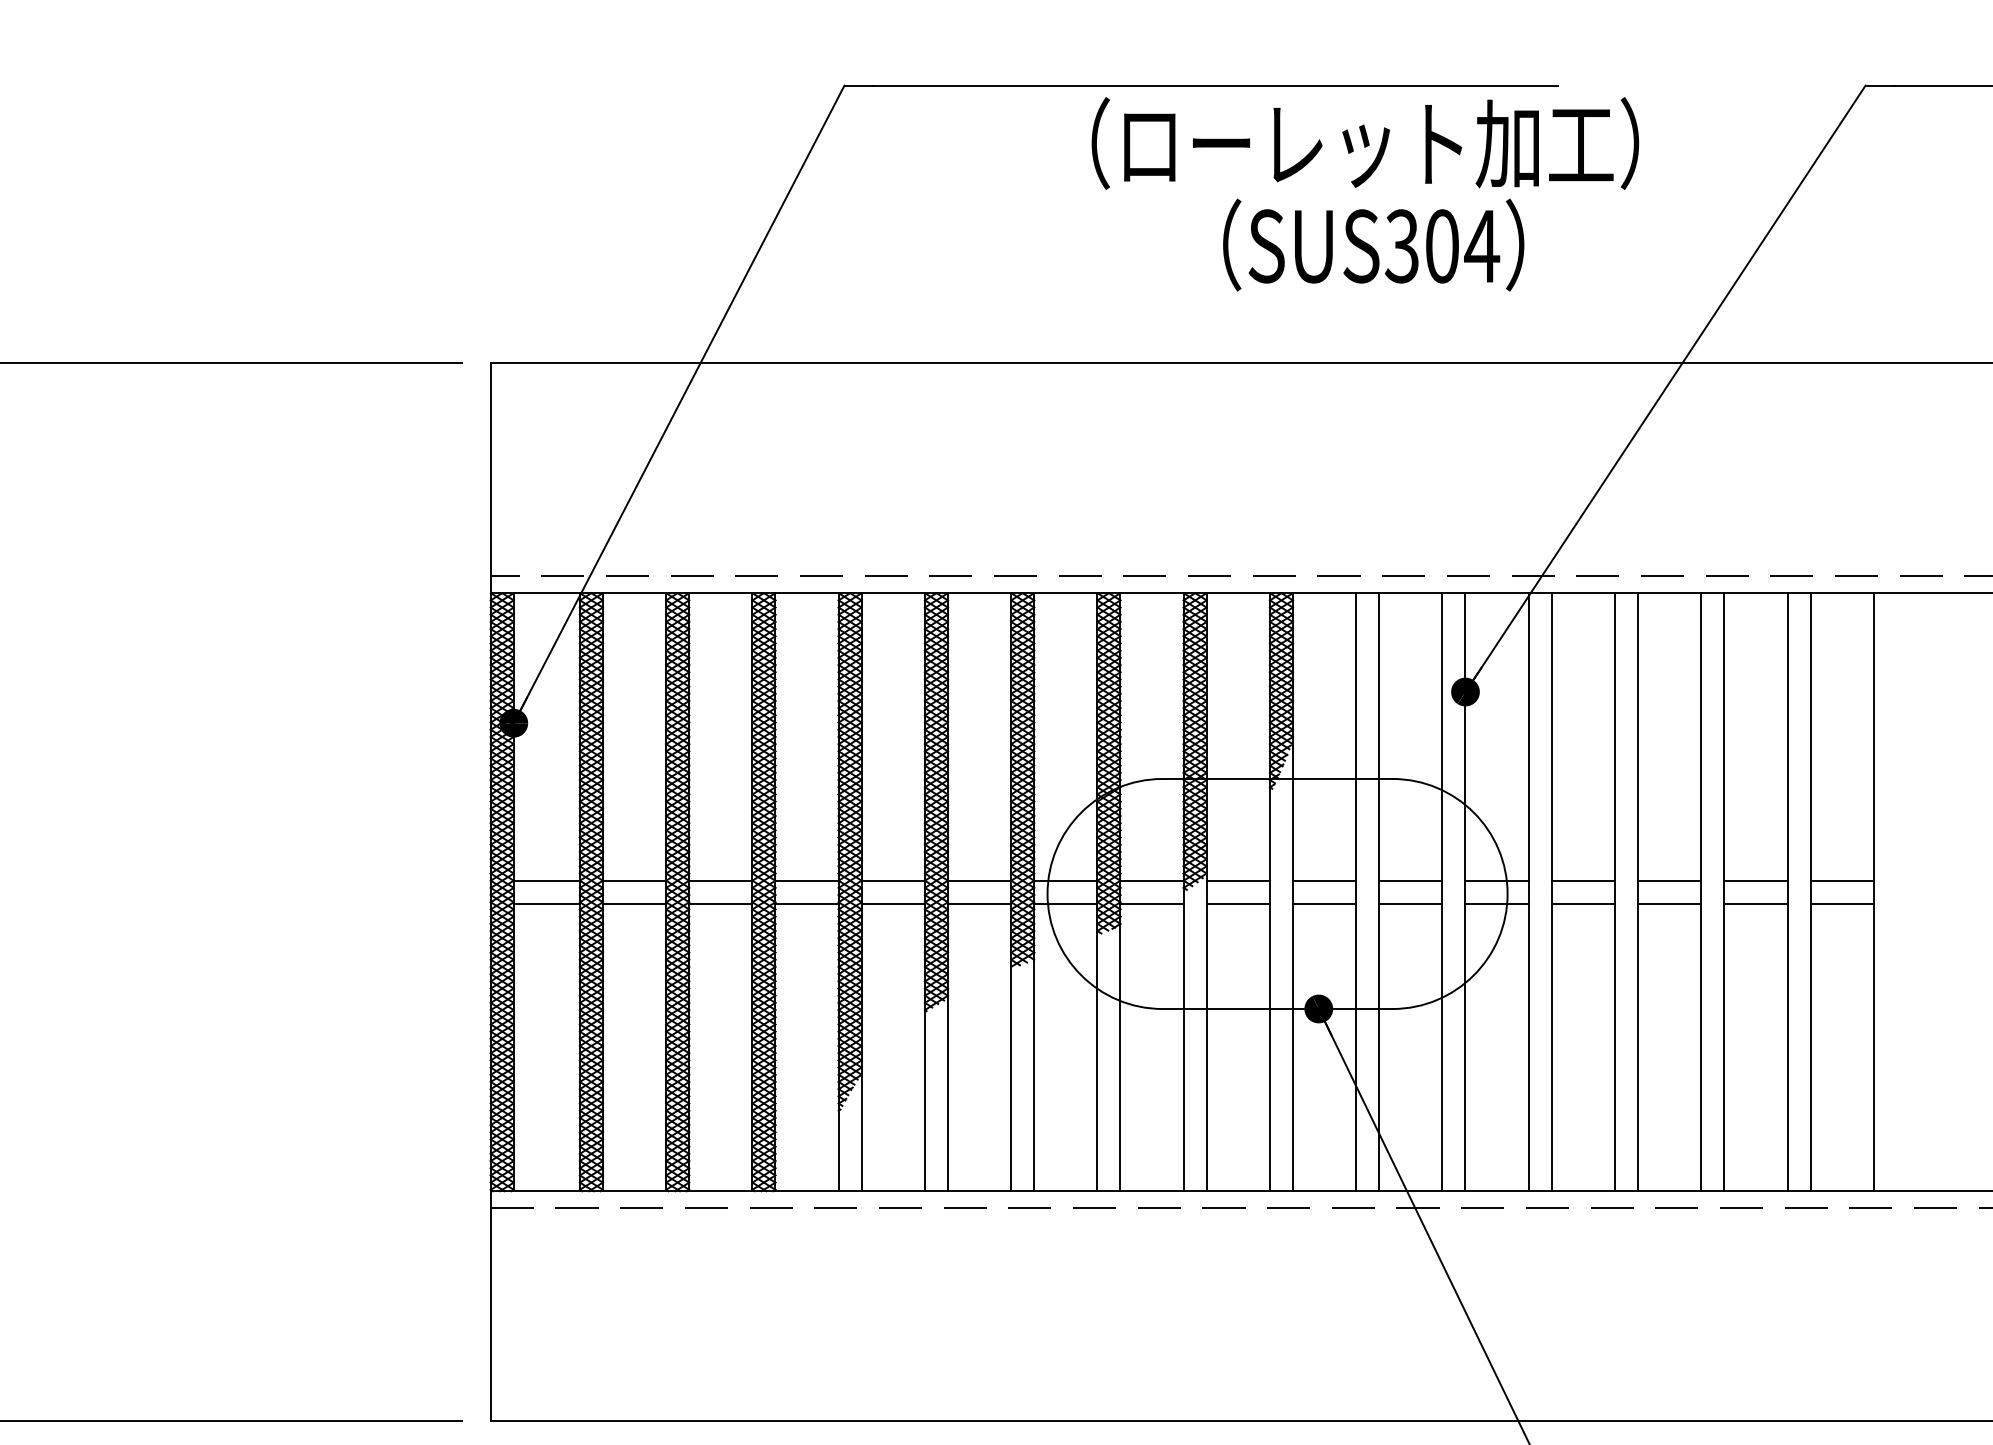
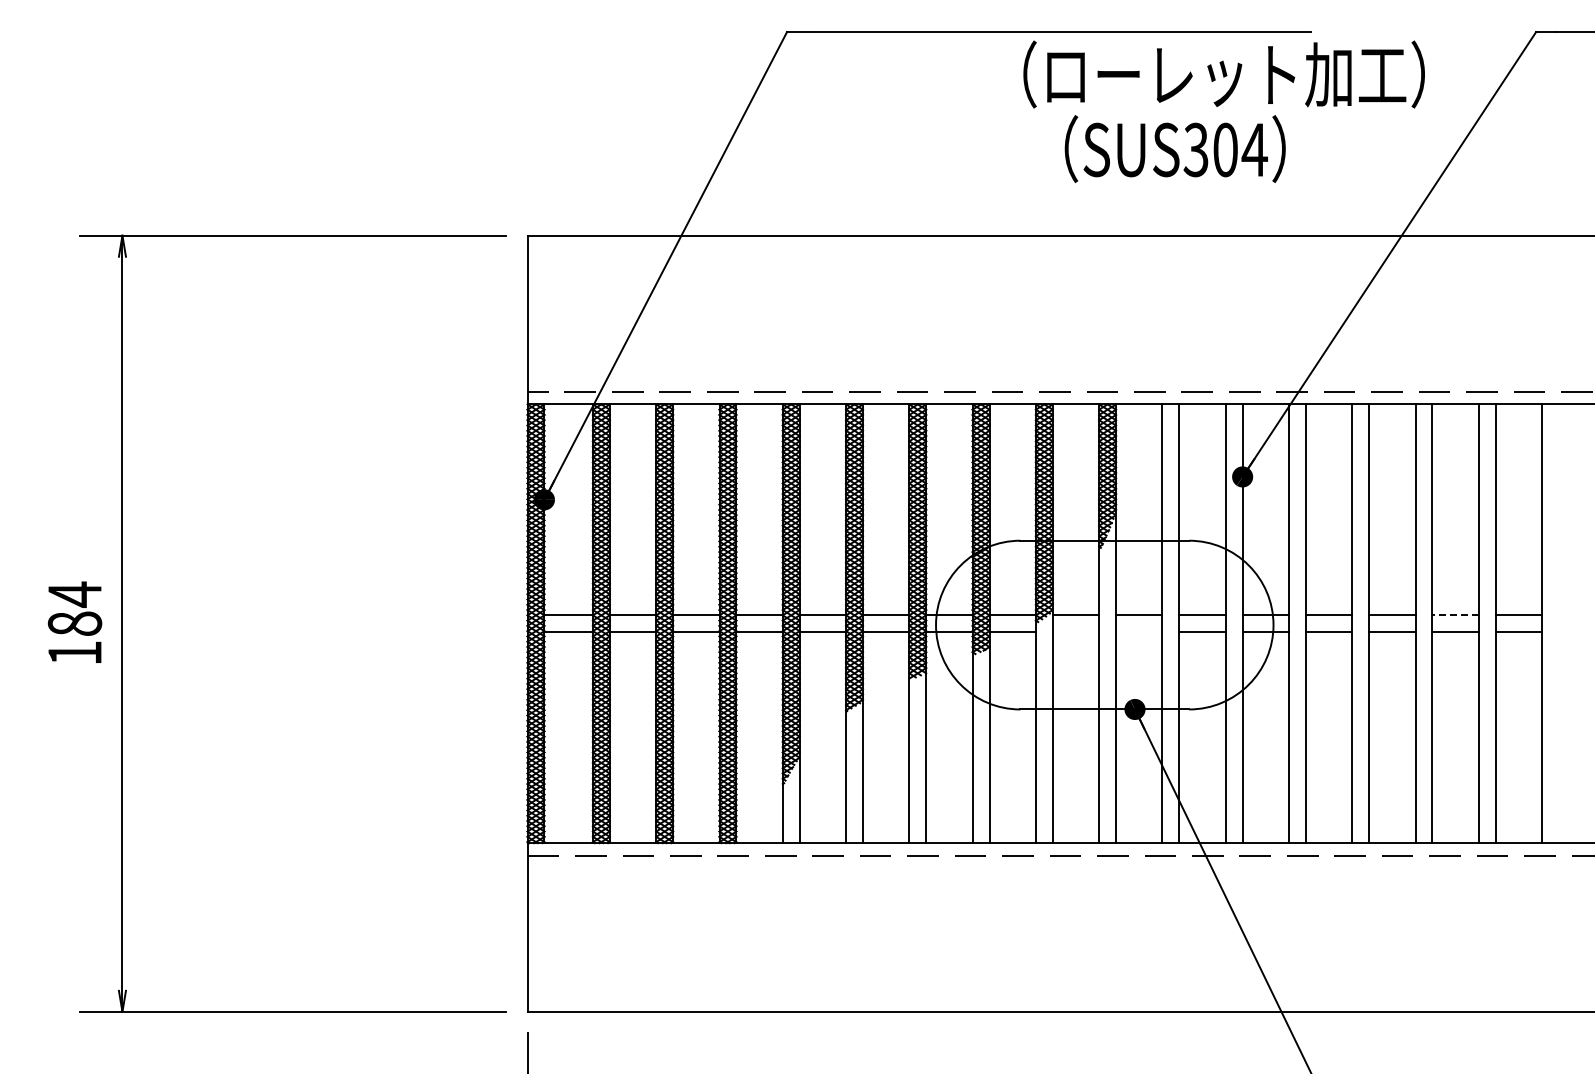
text: (1364, 143) -> (1223, 74), moved
line: (1755, 880) -> (1455, 615), solid -> dashed
line: (1237, 904) -> (1075, 632), removed
line: (1324, 904) -> (1139, 632), removed

